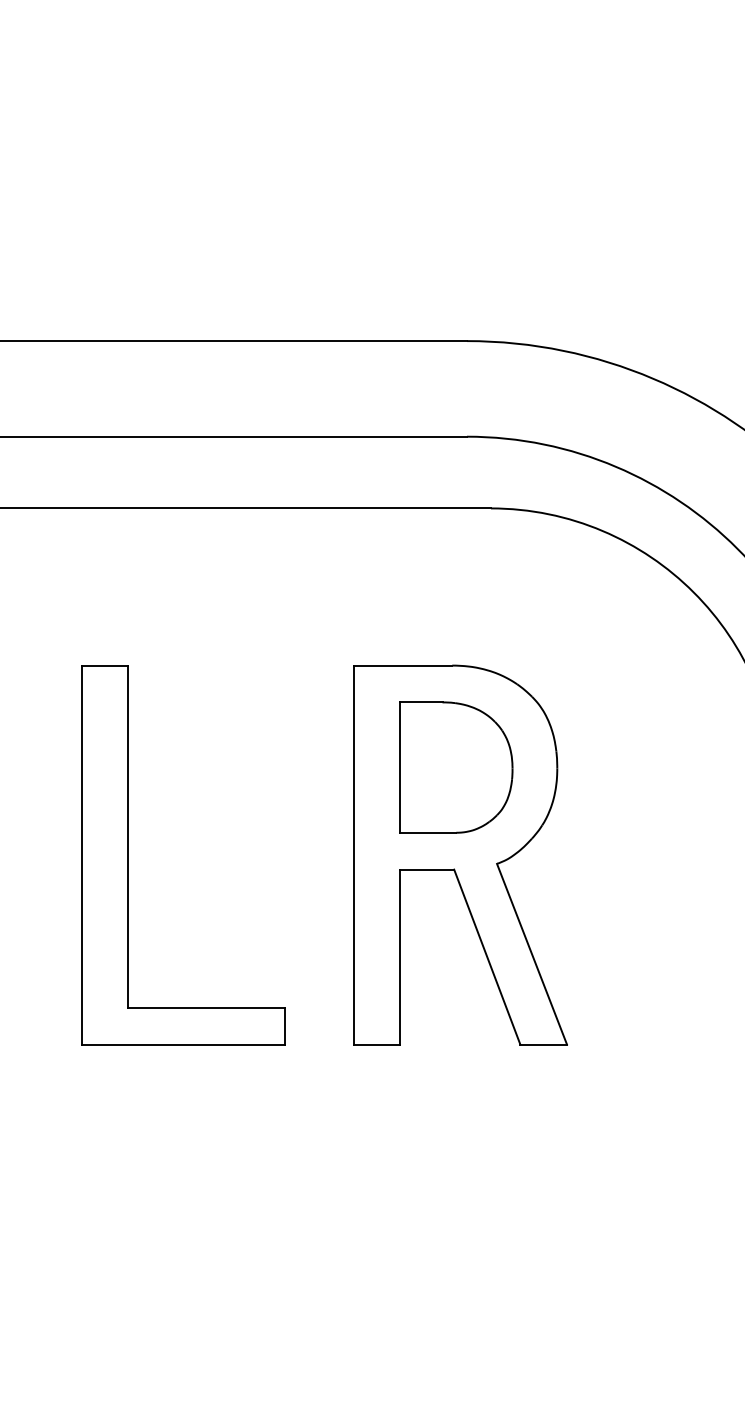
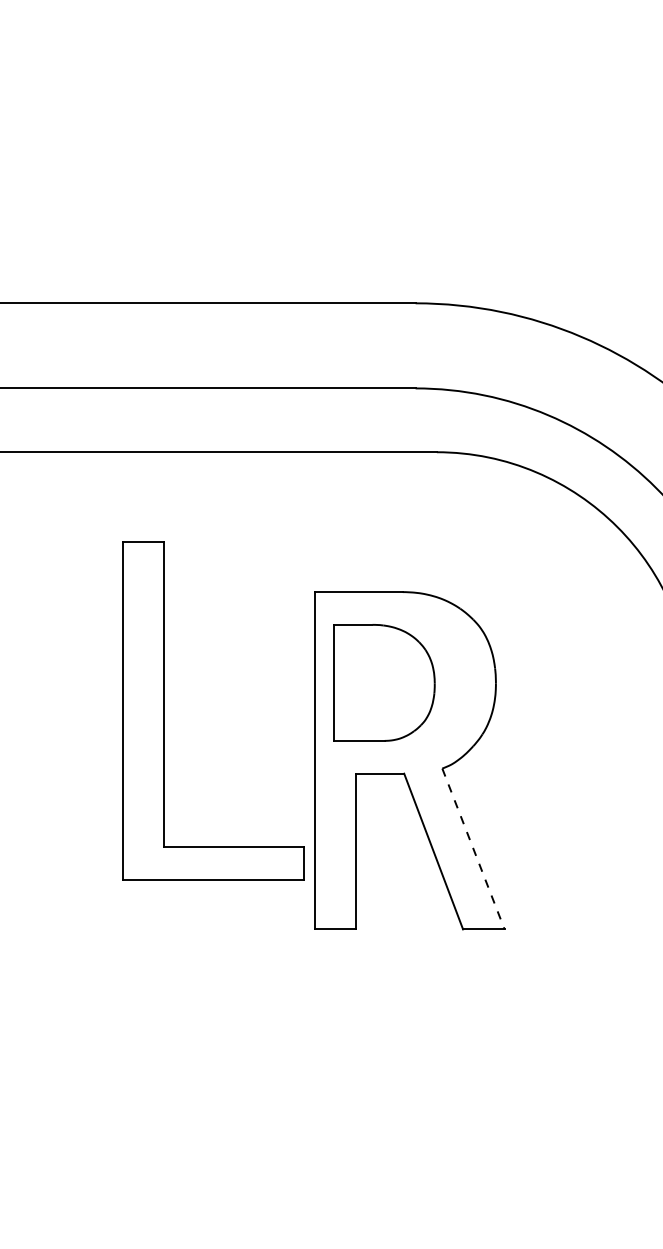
part: (456, 767) -> (384, 682), moved
part: (128, 855) -> (164, 711), moved
line: (532, 954) -> (473, 849), solid -> dashed

